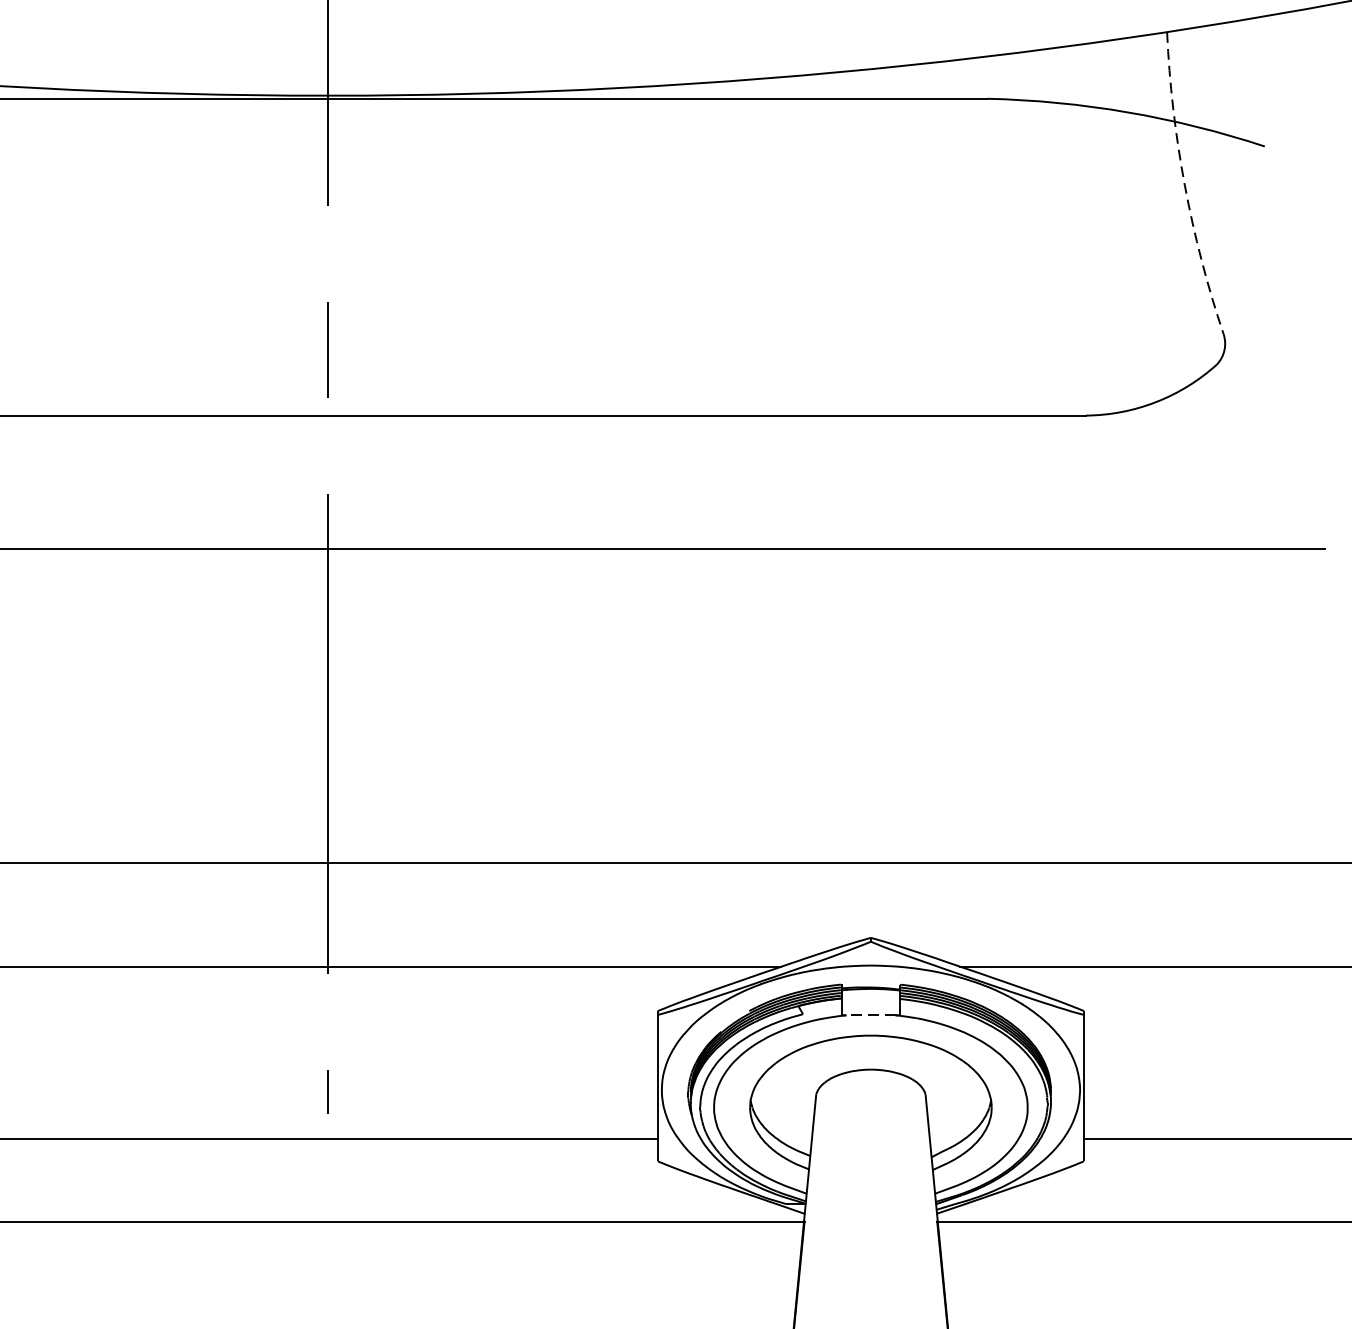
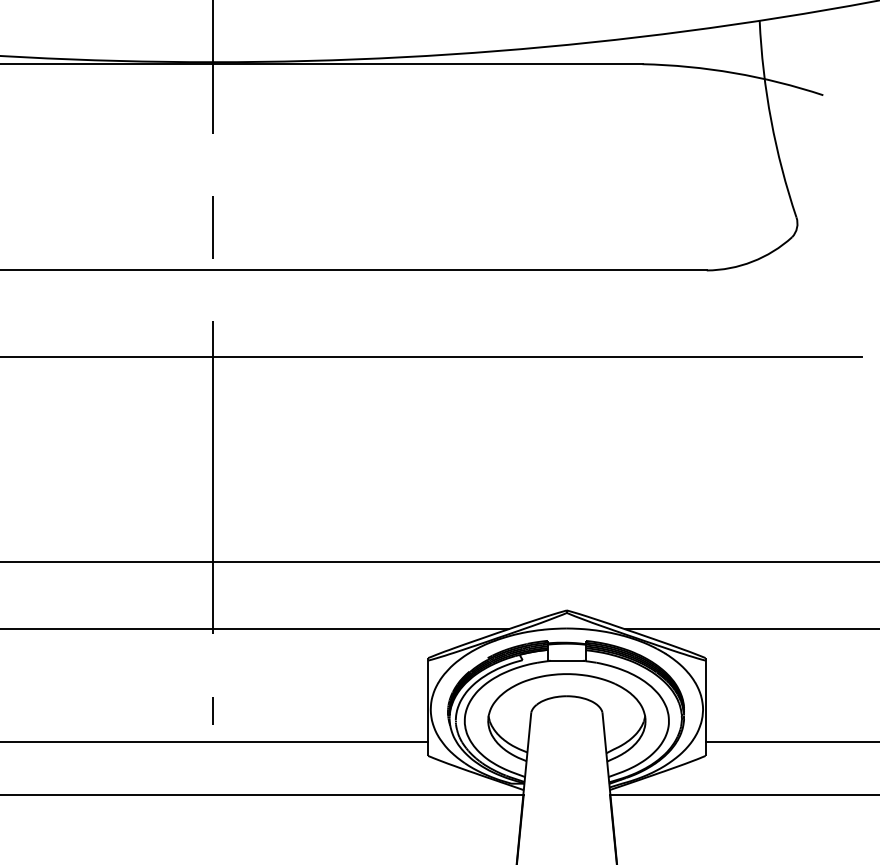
arc: (1185, 185) -> (771, 120), dashed -> solid
line: (870, 1014) -> (566, 660), dashed -> solid

